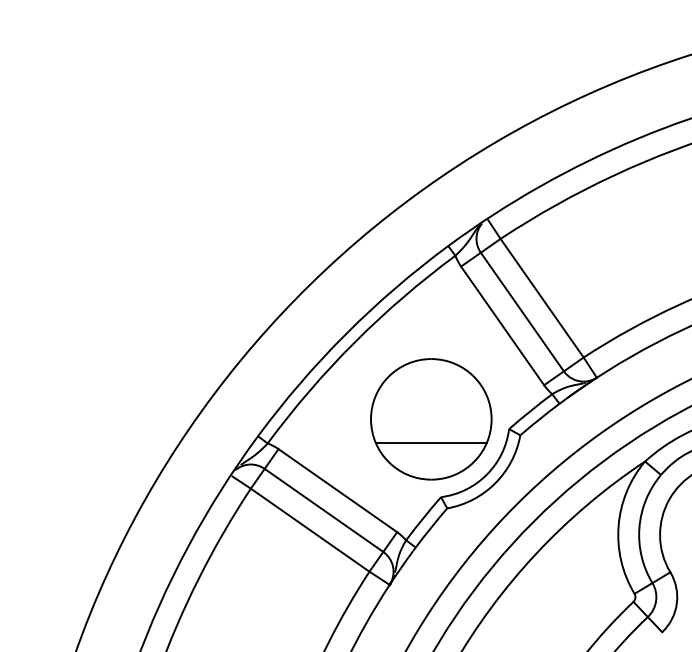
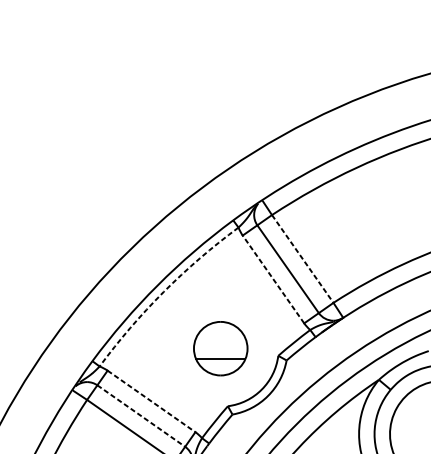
line: (542, 298) -> (303, 259), solid -> dashed
line: (502, 325) -> (273, 279), solid -> dashed
arc: (354, 342) -> (163, 291), solid -> dashed
part: (431, 419) -> (220, 348), size x0.6
line: (338, 490) -> (152, 401), solid -> dashed
line: (324, 510) -> (141, 416), solid -> dashed

